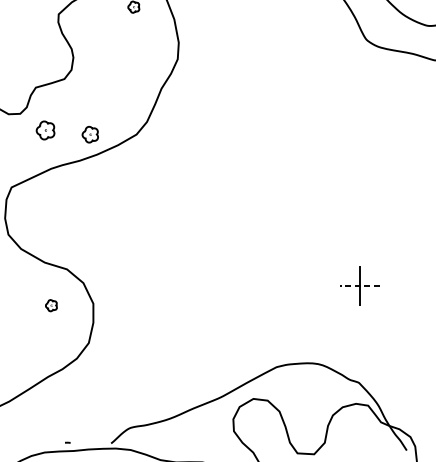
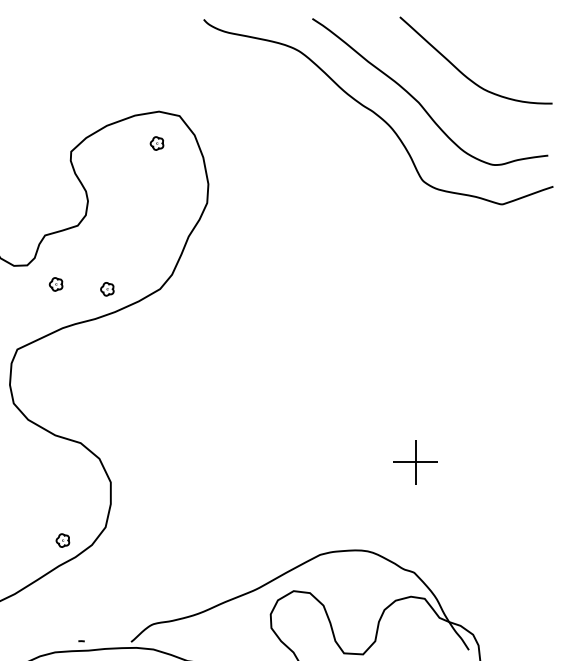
part: (44, 130) -> (55, 284), size x0.62
part: (90, 134) -> (107, 289), size x0.71
line: (360, 286) -> (415, 462), dashed -> solid
part: (51, 305) -> (62, 540), moved

